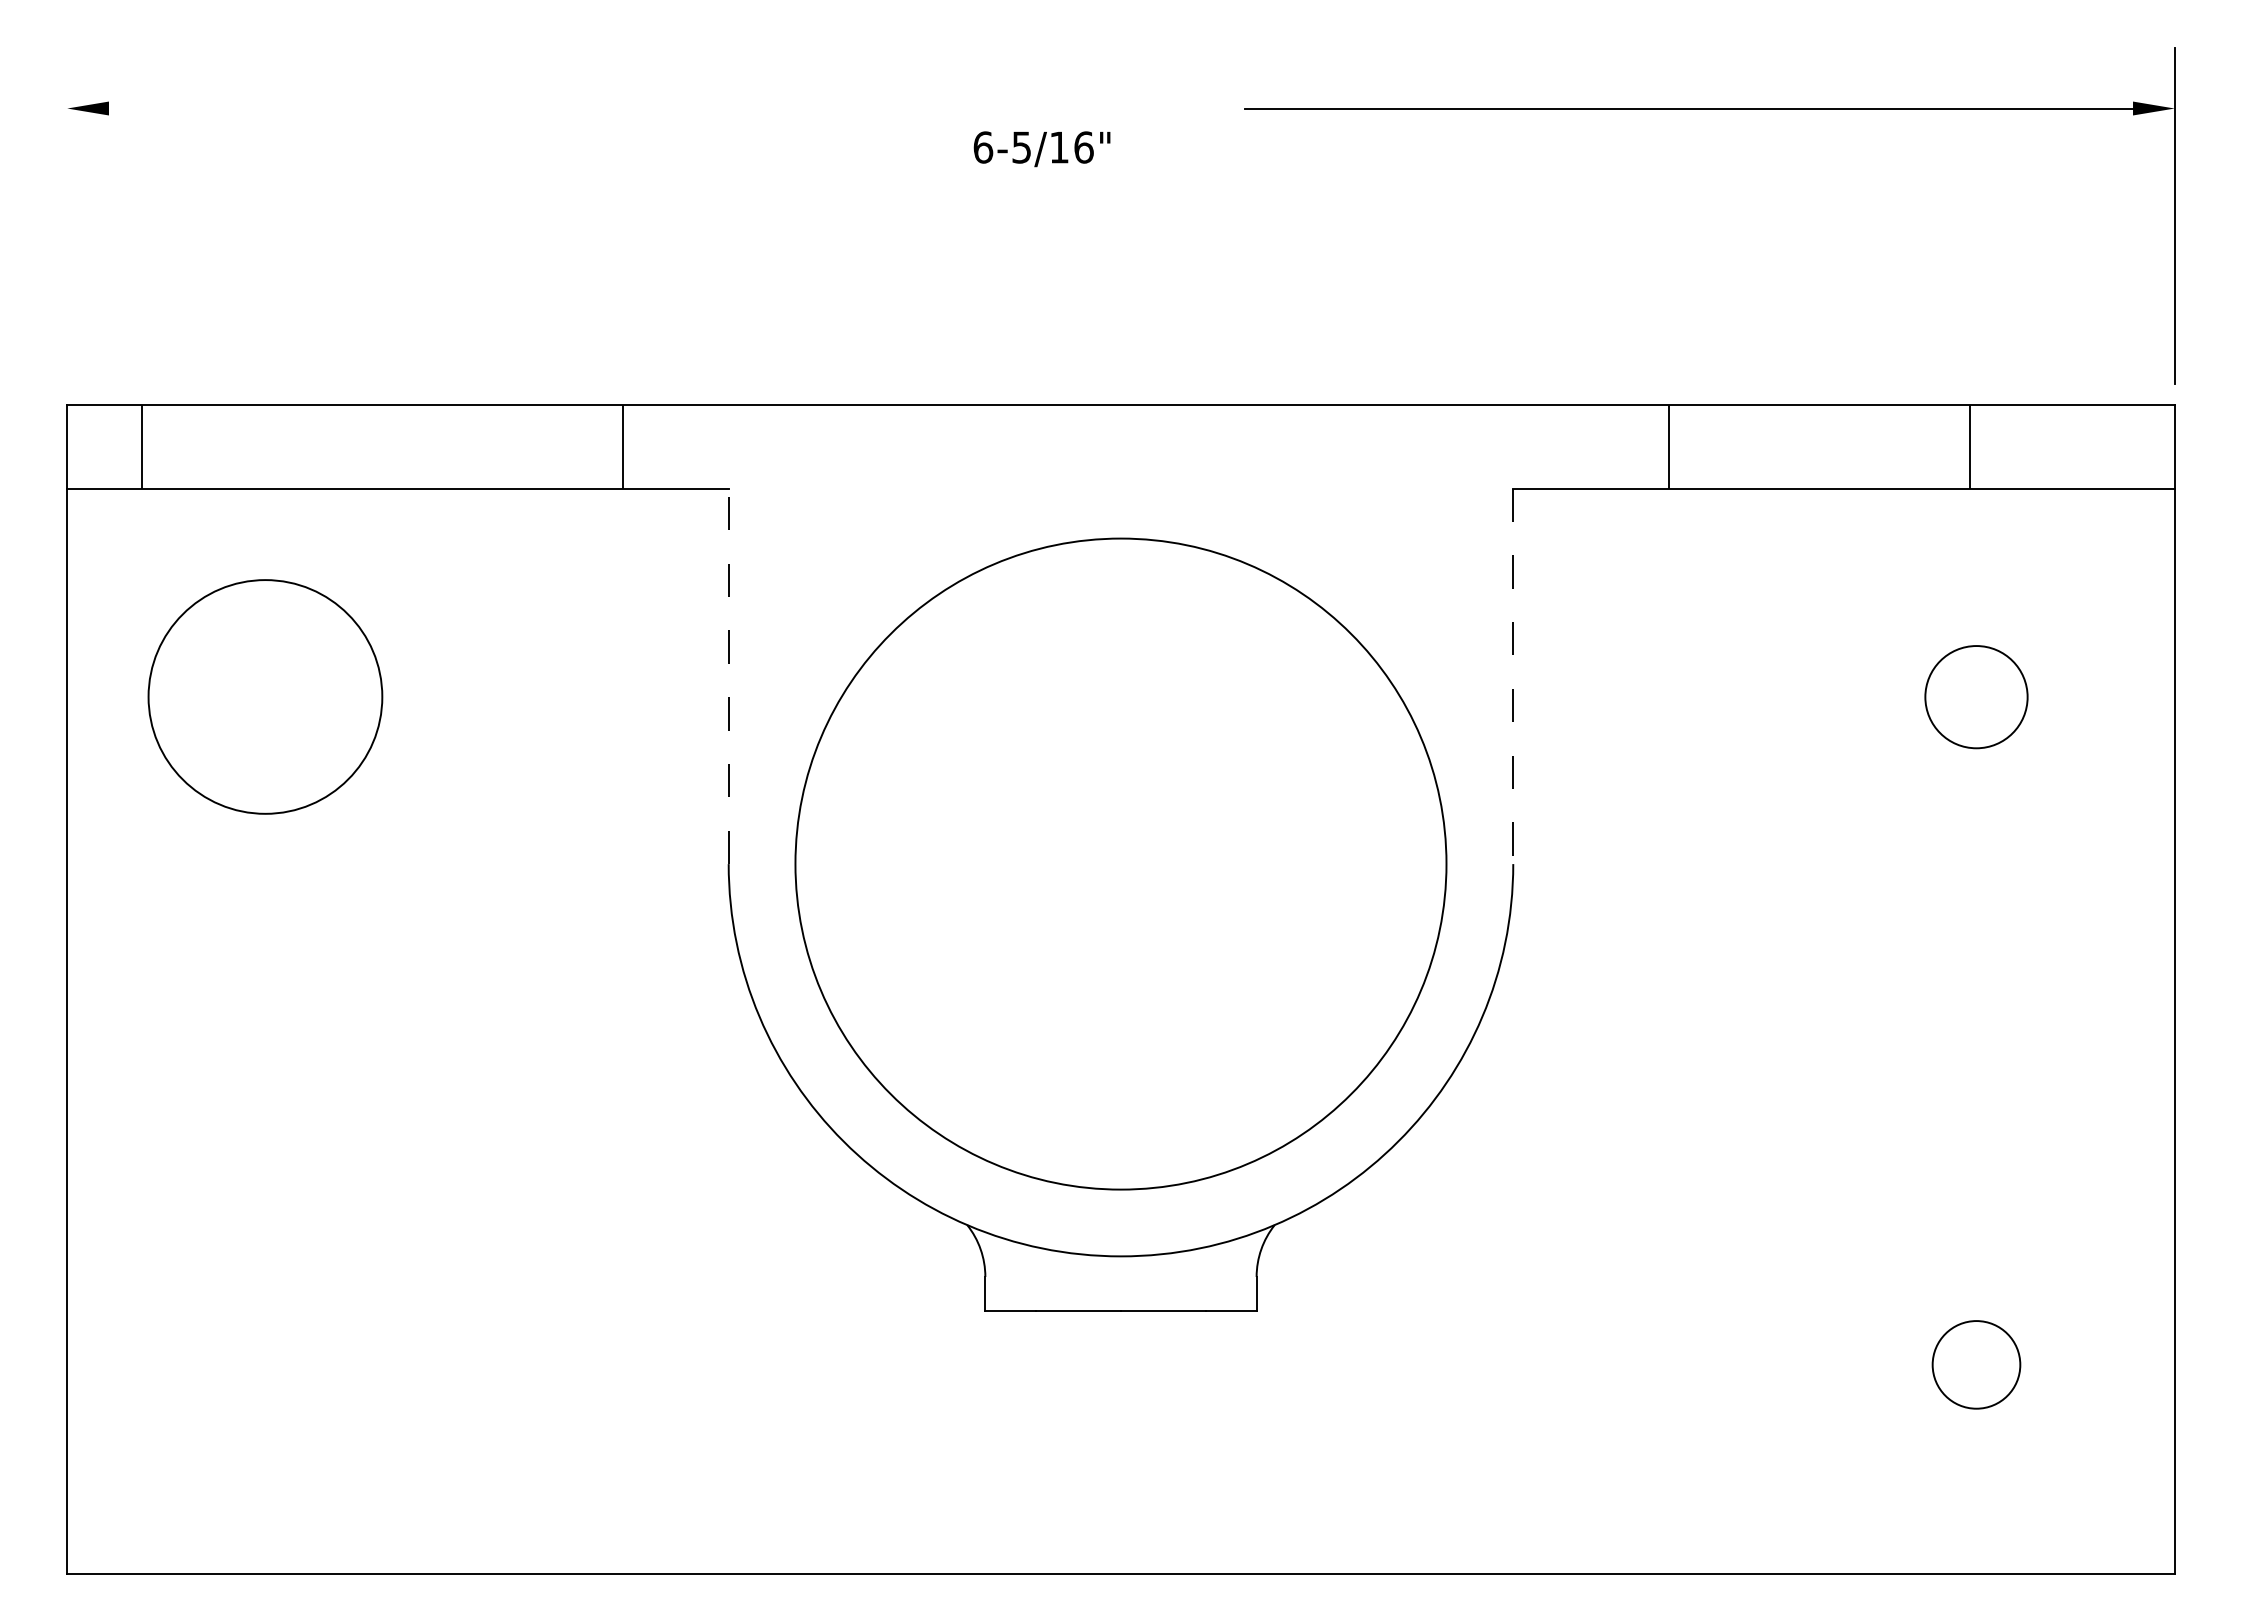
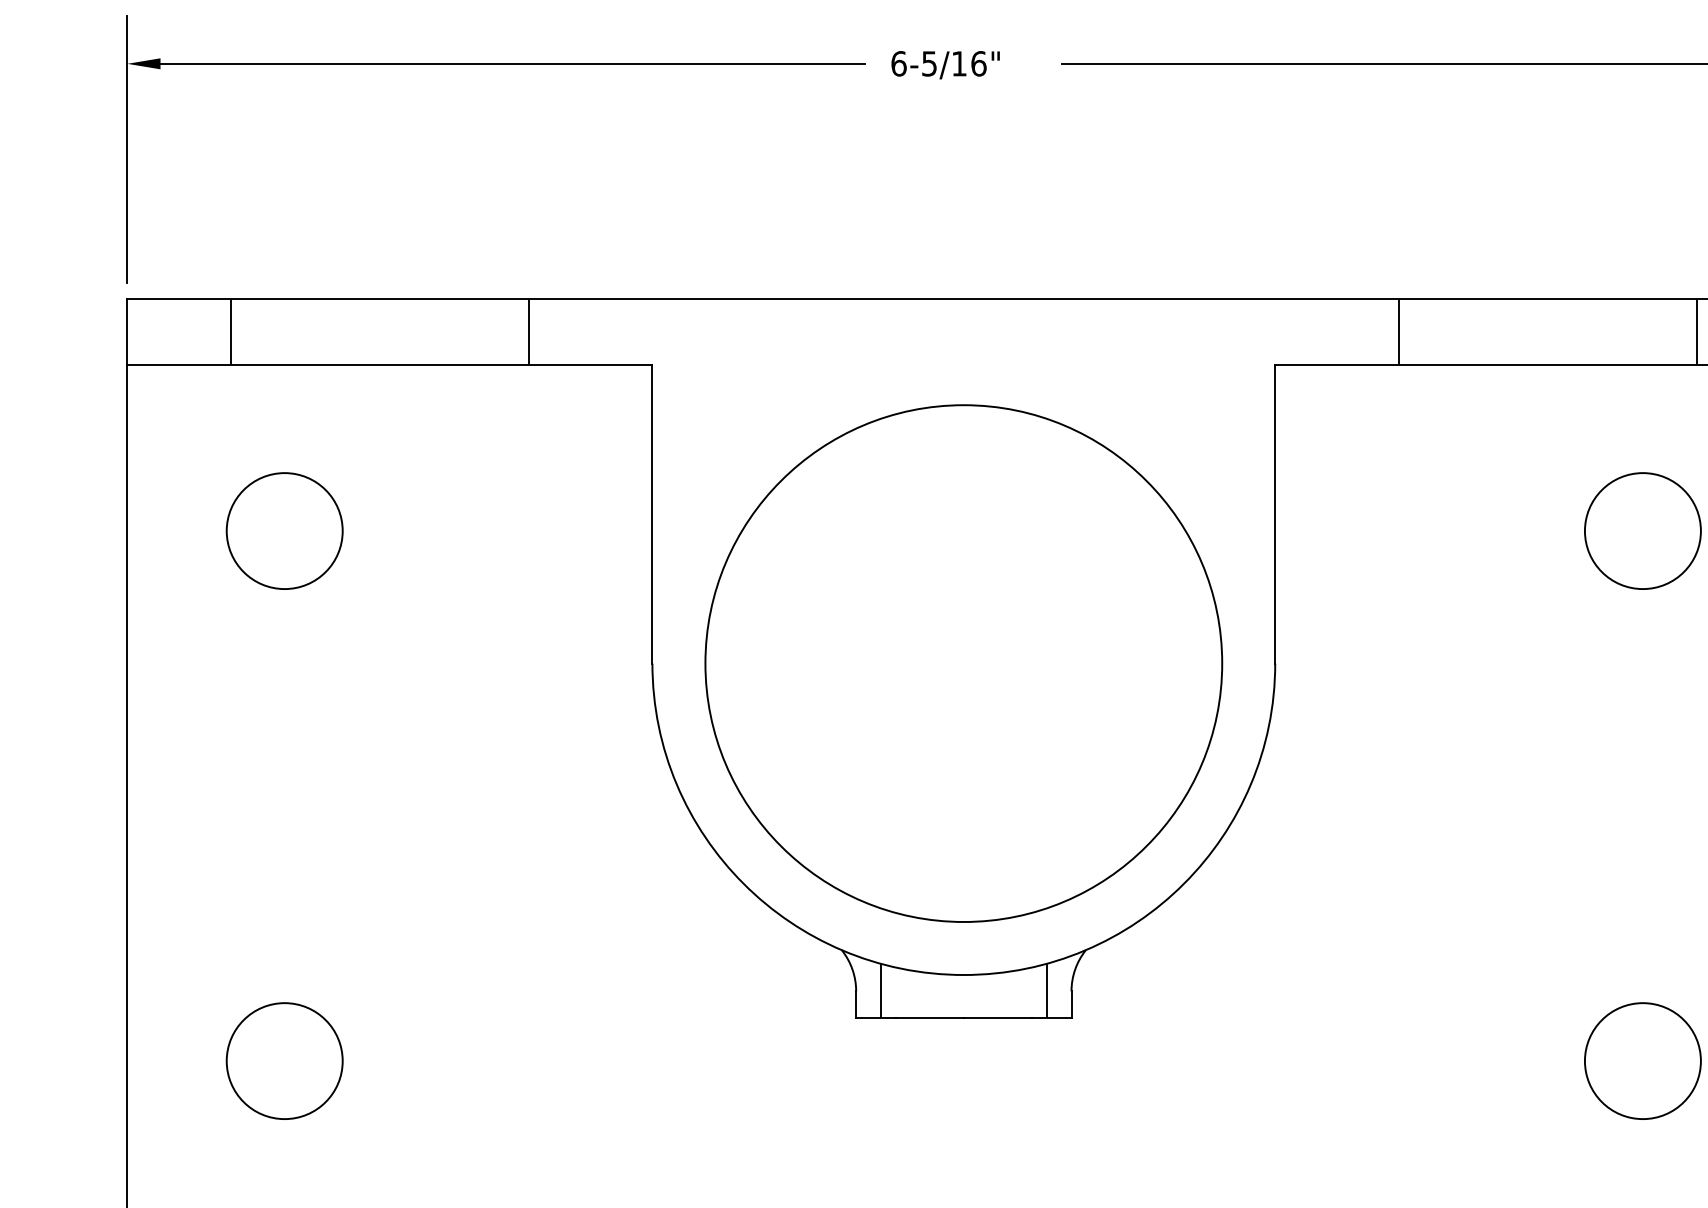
line: (552, 108) -> (512, 63), added
text: (1041, 149) -> (945, 65), moved
line: (67, 216) -> (127, 149), added
line: (141, 446) -> (230, 332), moved
line: (623, 446) -> (529, 332), moved
line: (1970, 446) -> (1696, 332), moved
line: (728, 676) -> (652, 514), dashed -> solid
line: (1513, 676) -> (1275, 514), dashed -> solid
circle: (265, 697) -> (284, 531), size x0.62
circle: (1976, 697) -> (1642, 531), size x1.43
line: (1016, 1276) -> (880, 990), added
line: (1225, 1276) -> (1046, 990), added
circle: (265, 1364) -> (284, 1060), added
circle: (1976, 1364) -> (1642, 1060), size x1.67

